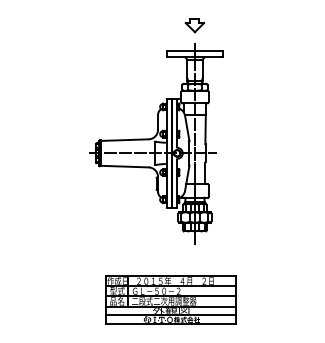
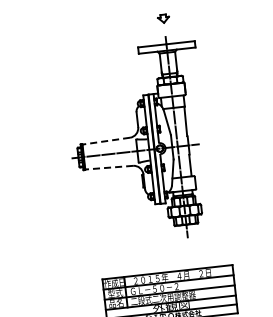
part: (194, 25) -> (163, 18), size x0.6
line: (125, 140) -> (106, 141), solid -> dashed
line: (125, 166) -> (109, 167), solid -> dashed

